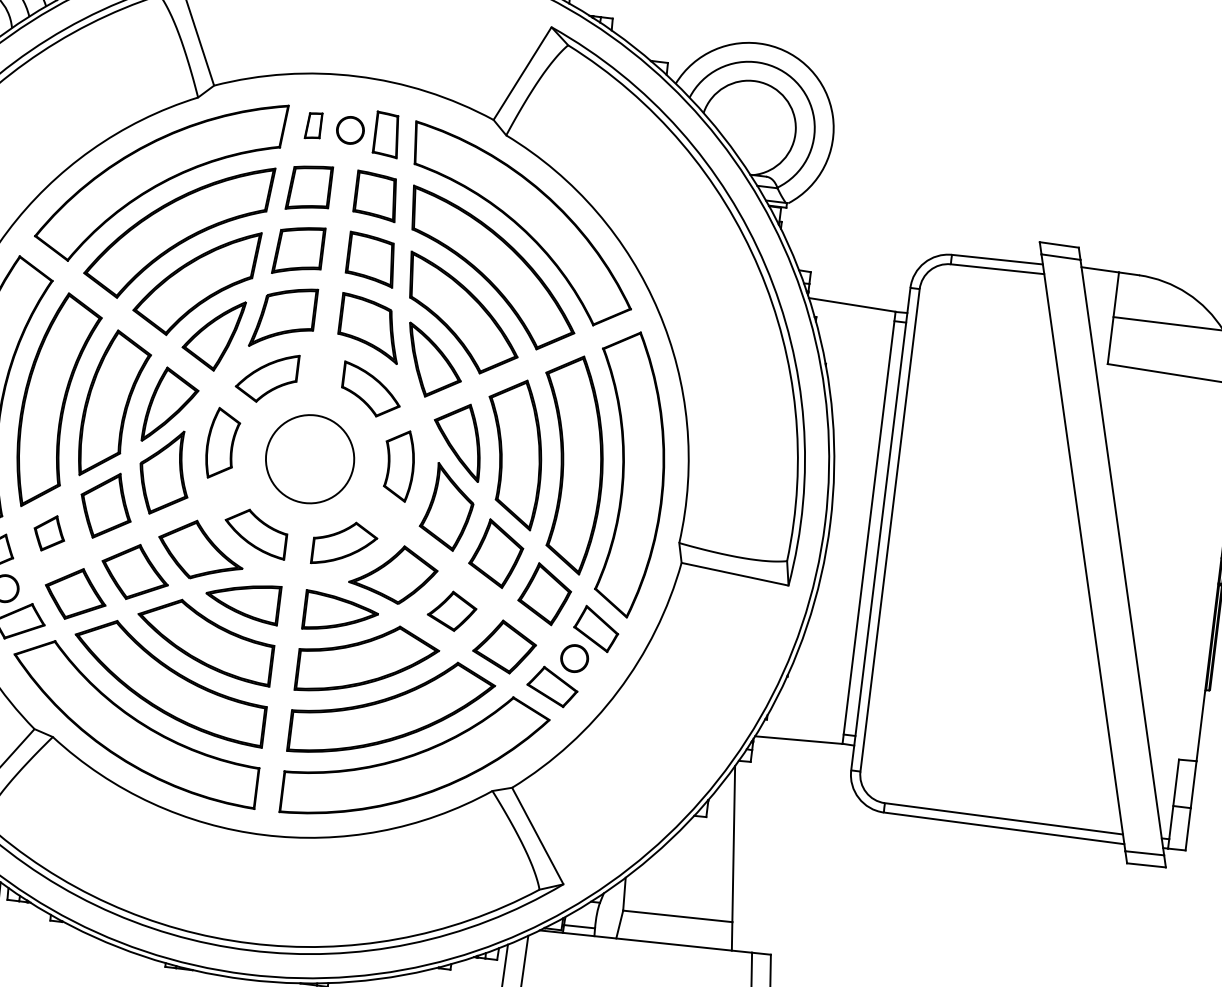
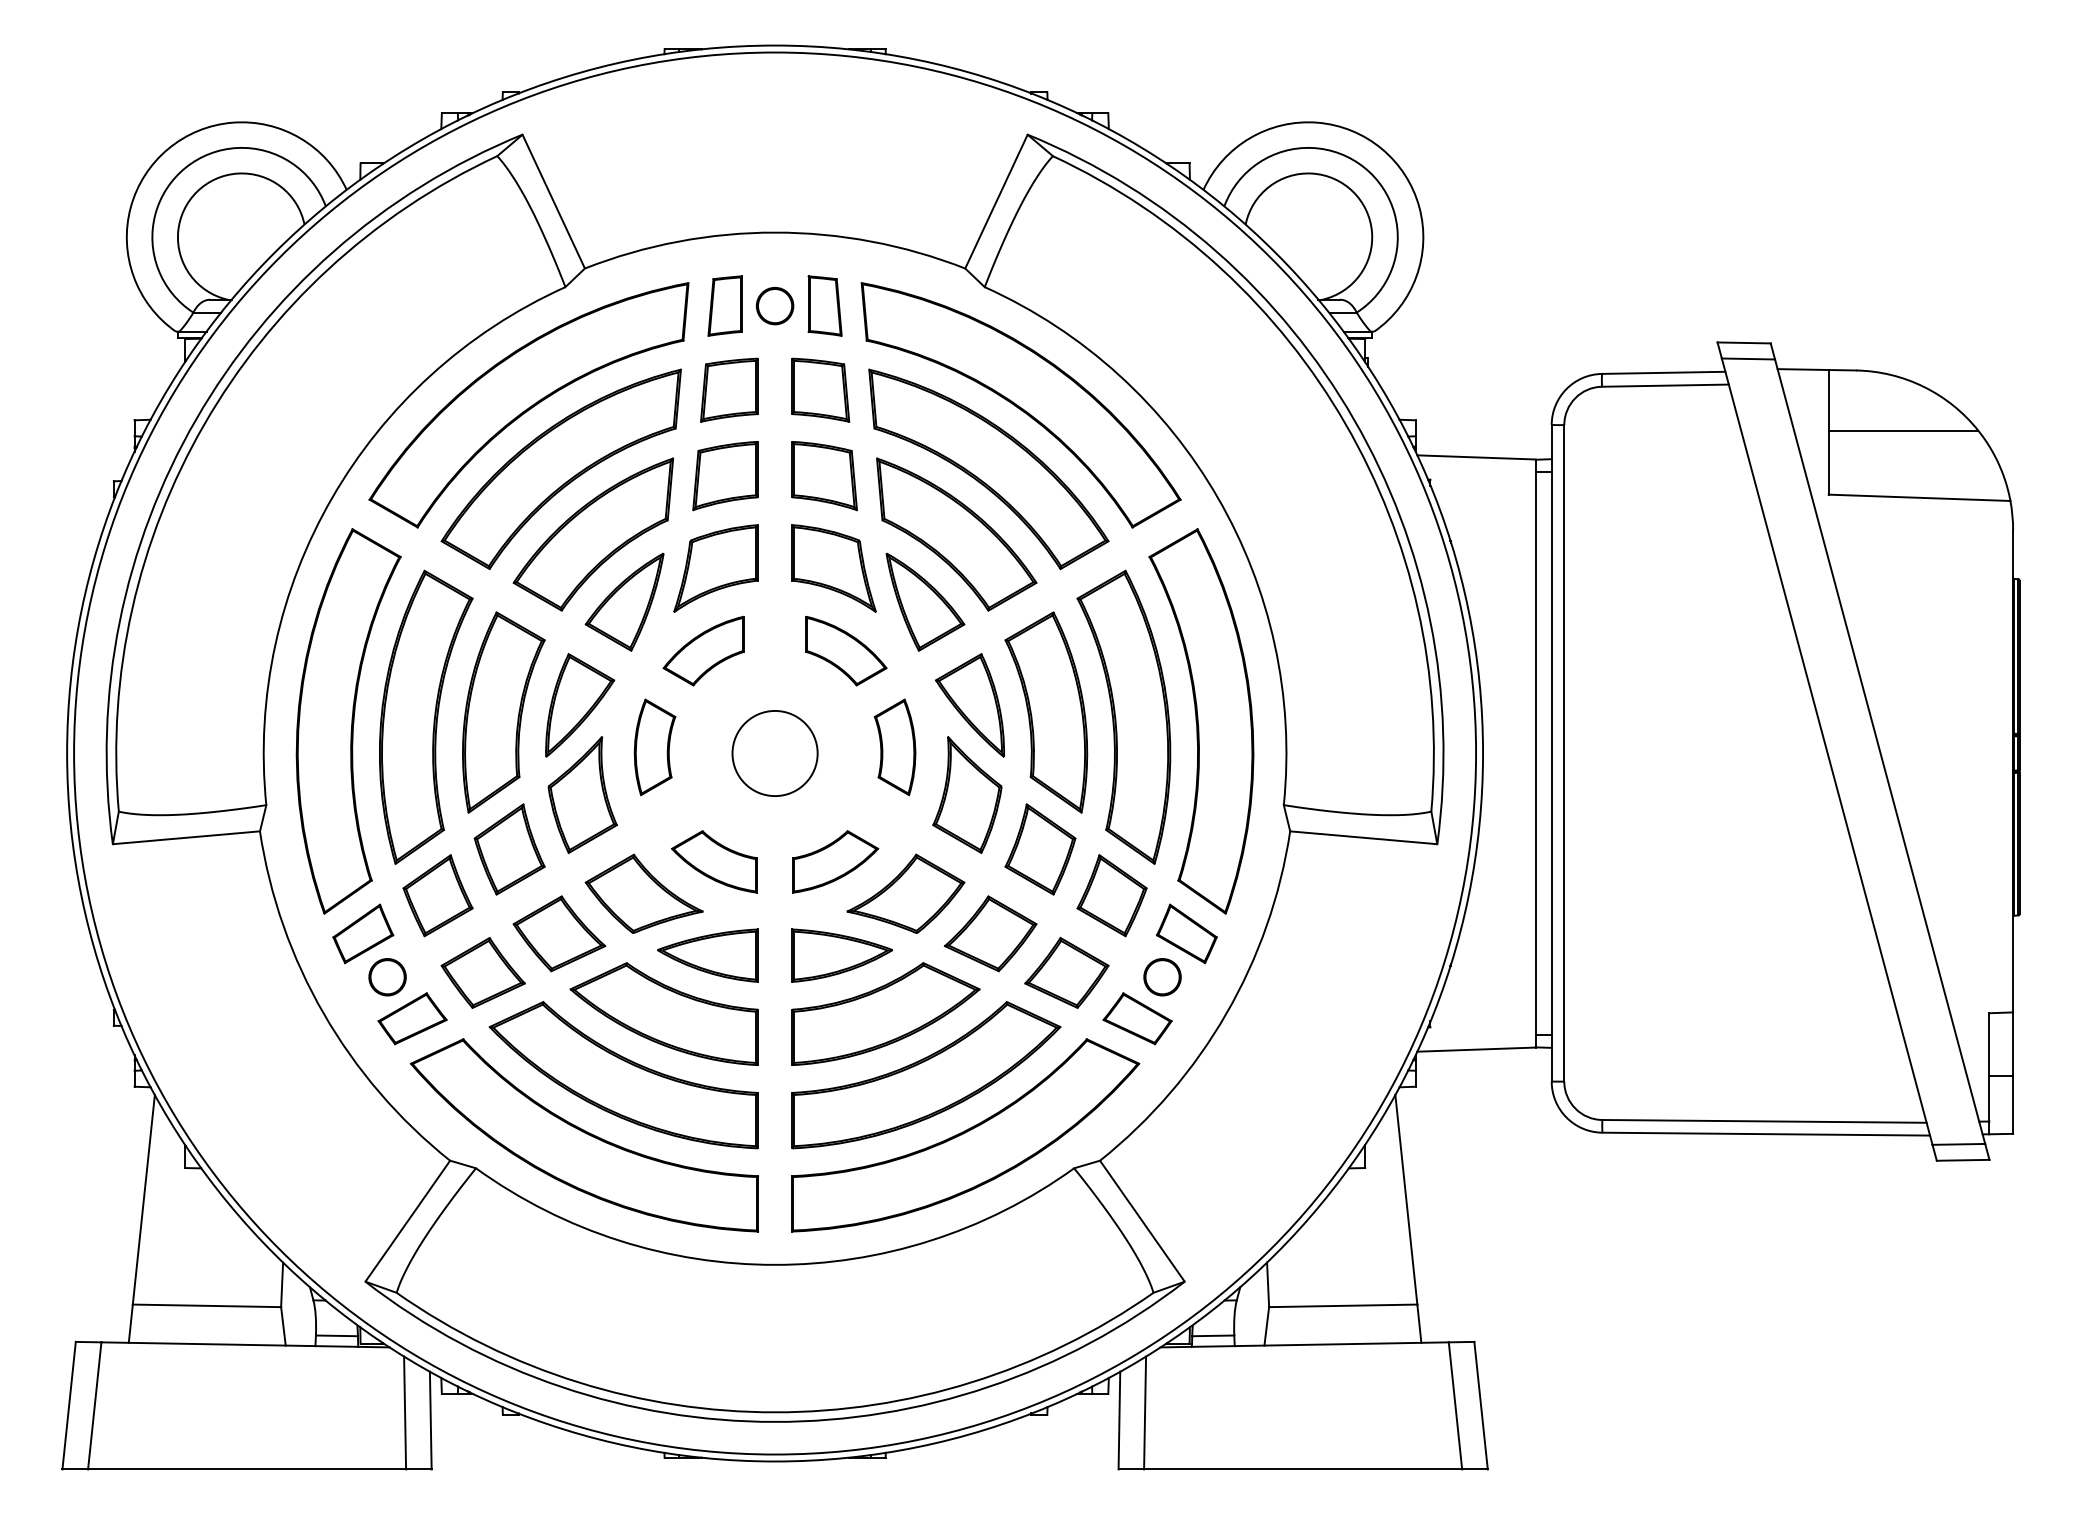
part: (313, 125) -> (724, 305), size x1.67
circle: (309, 459) -> (774, 753), size x0.71
part: (49, 533) -> (437, 895), size x1.67
part: (452, 610) -> (990, 933), size x1.43

